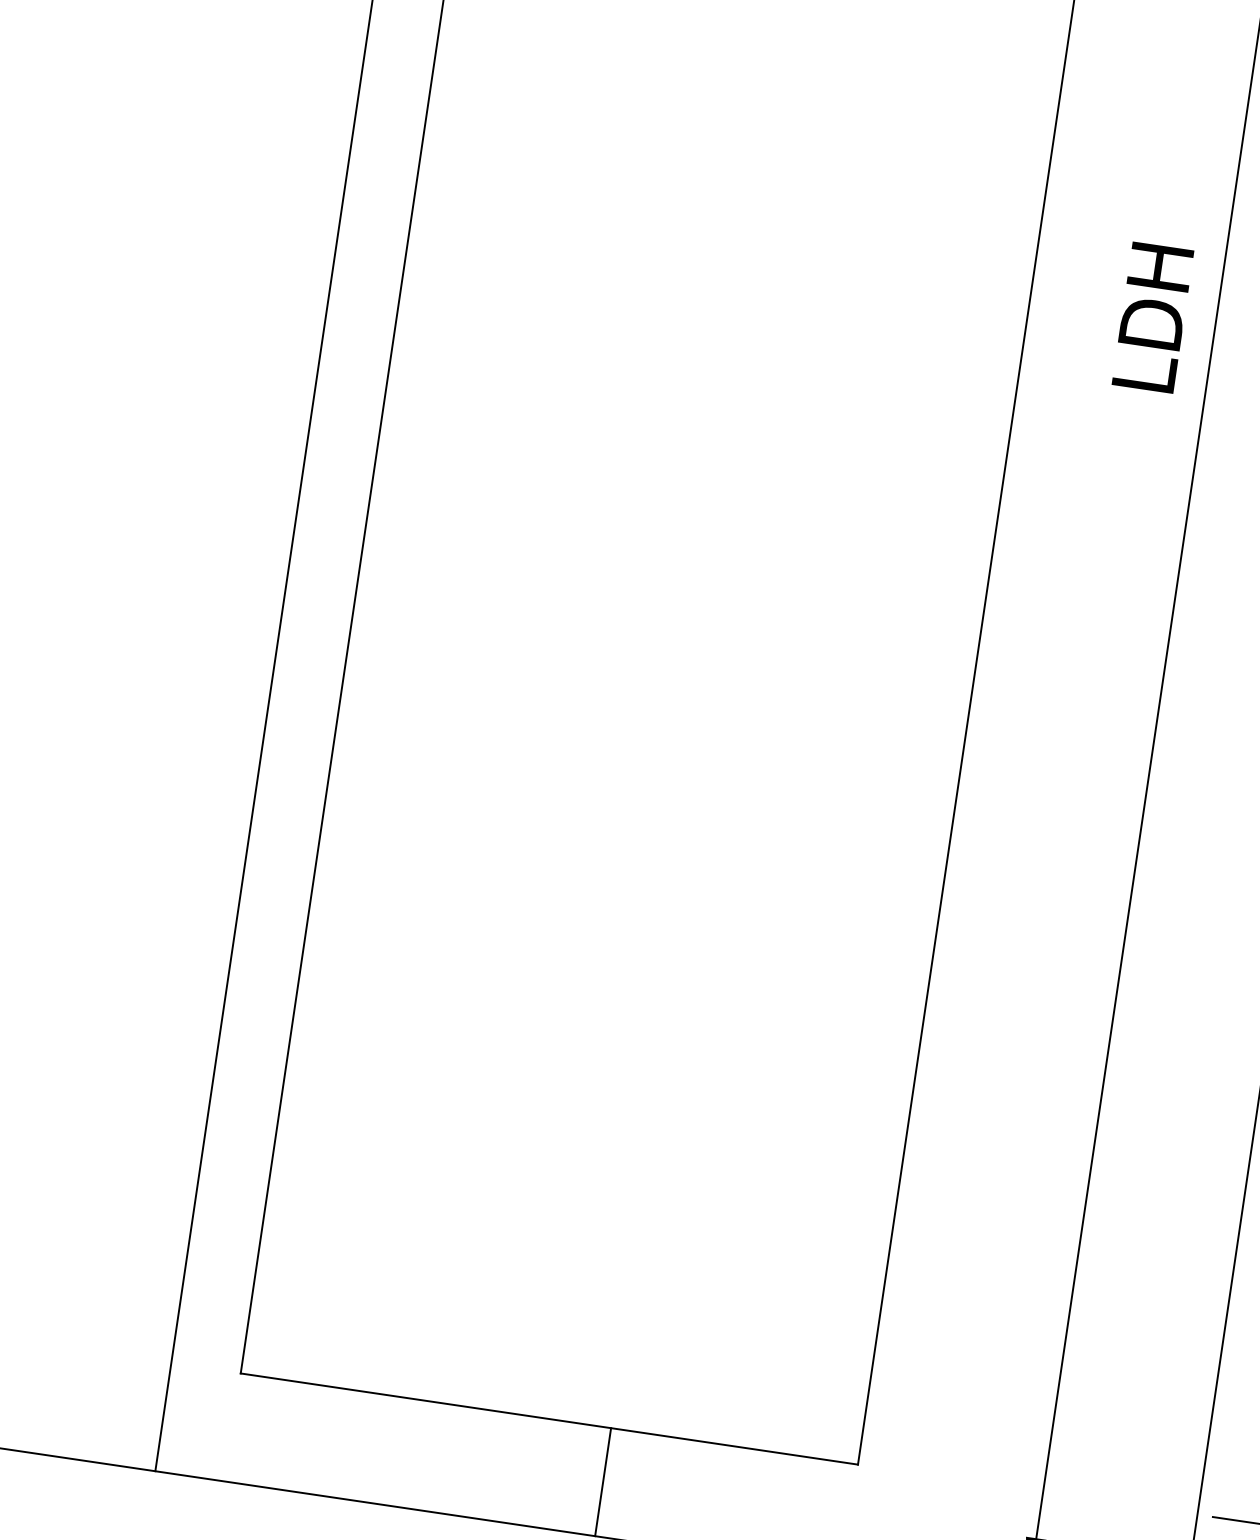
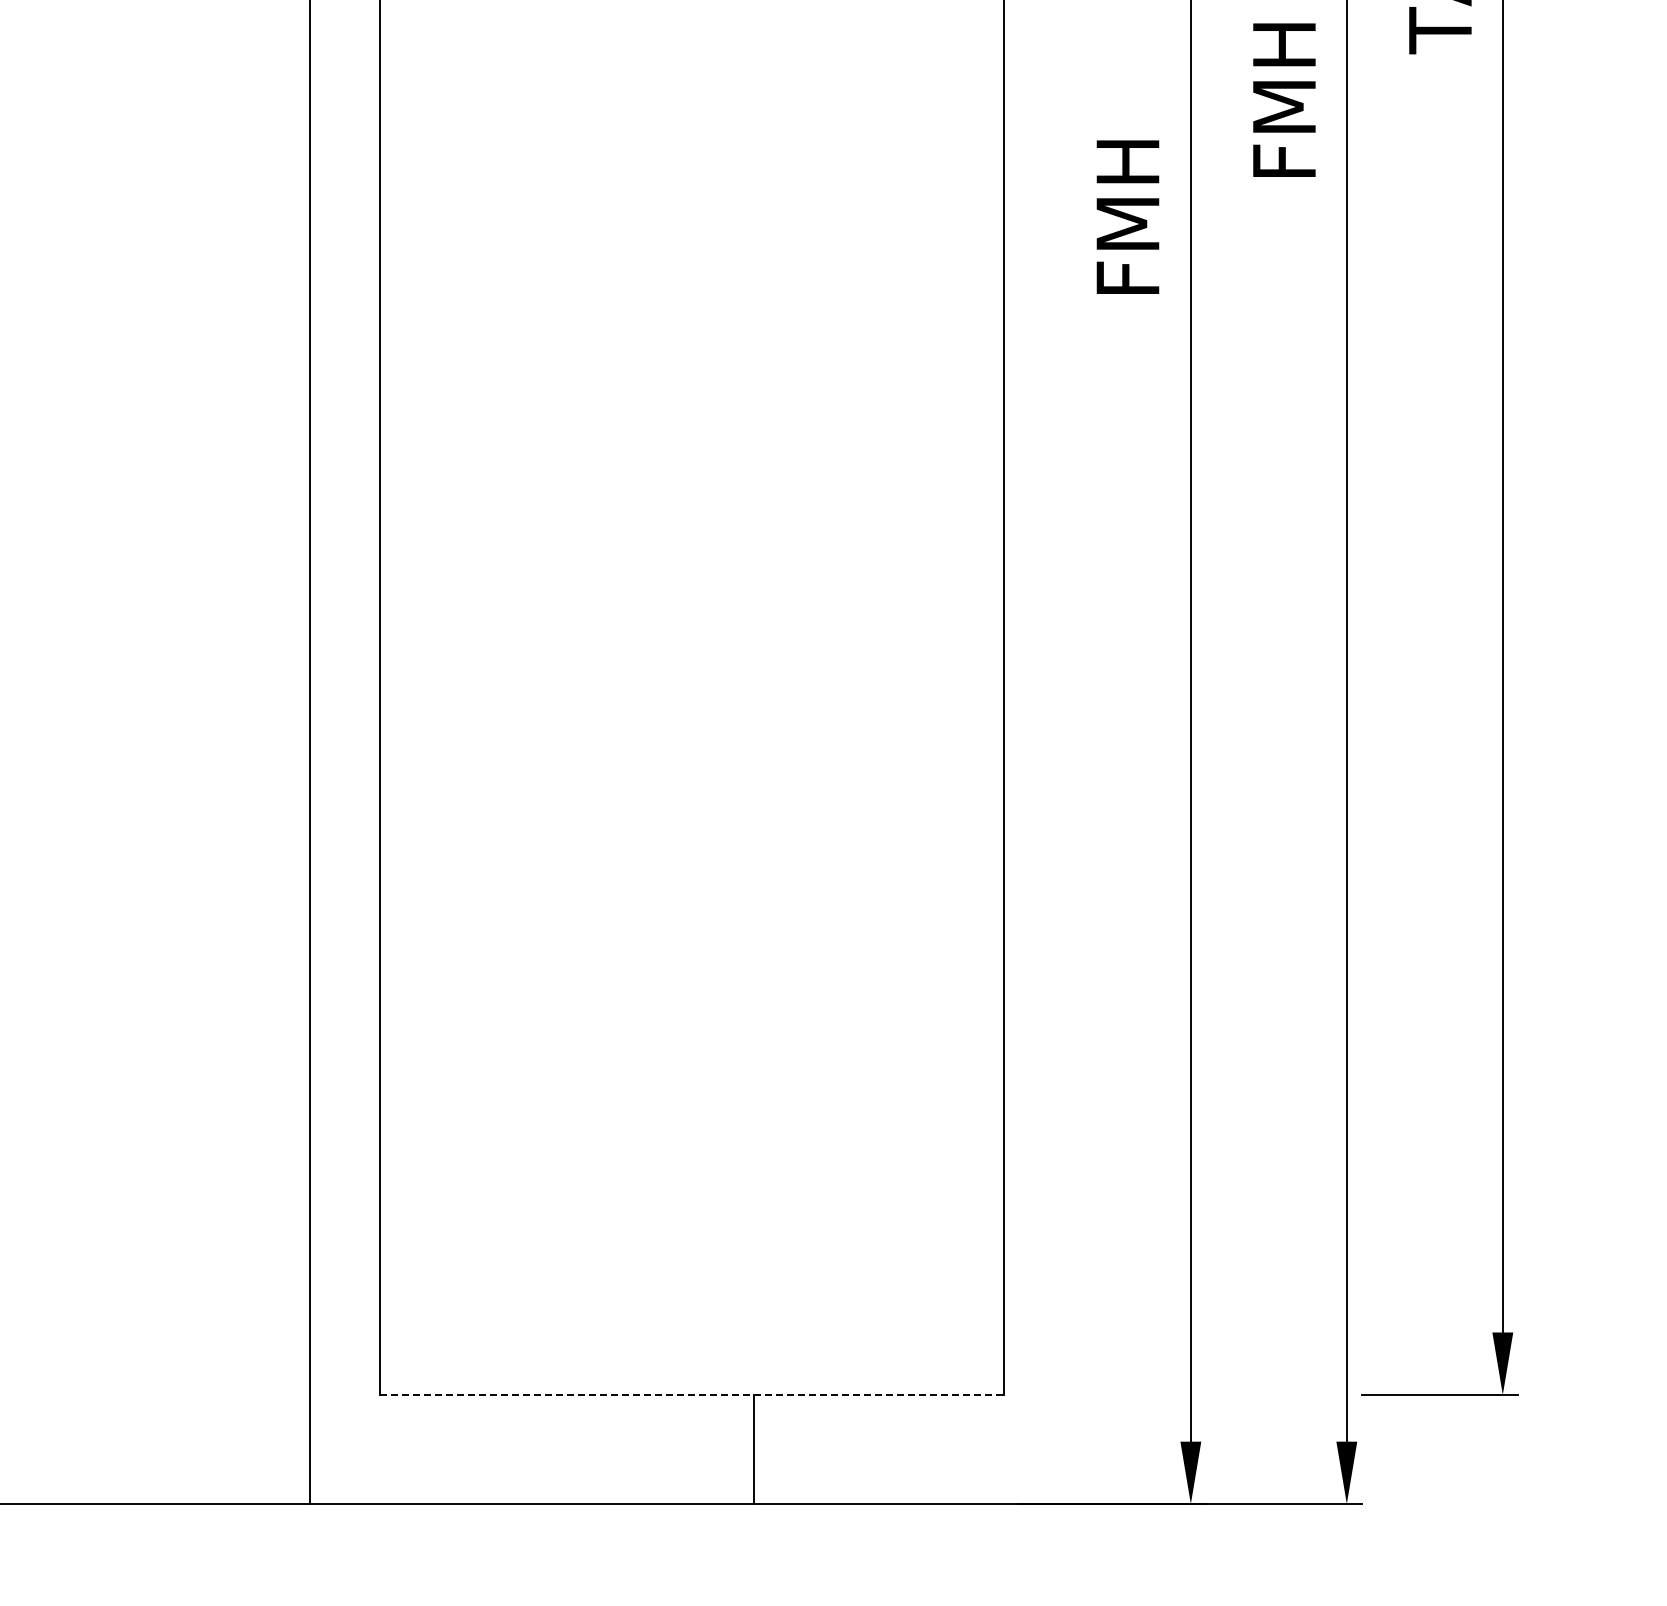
text: (1152, 316) -> (1127, 216), LDH -> FMH
line: (549, 1418) -> (691, 1394), solid -> dashed

